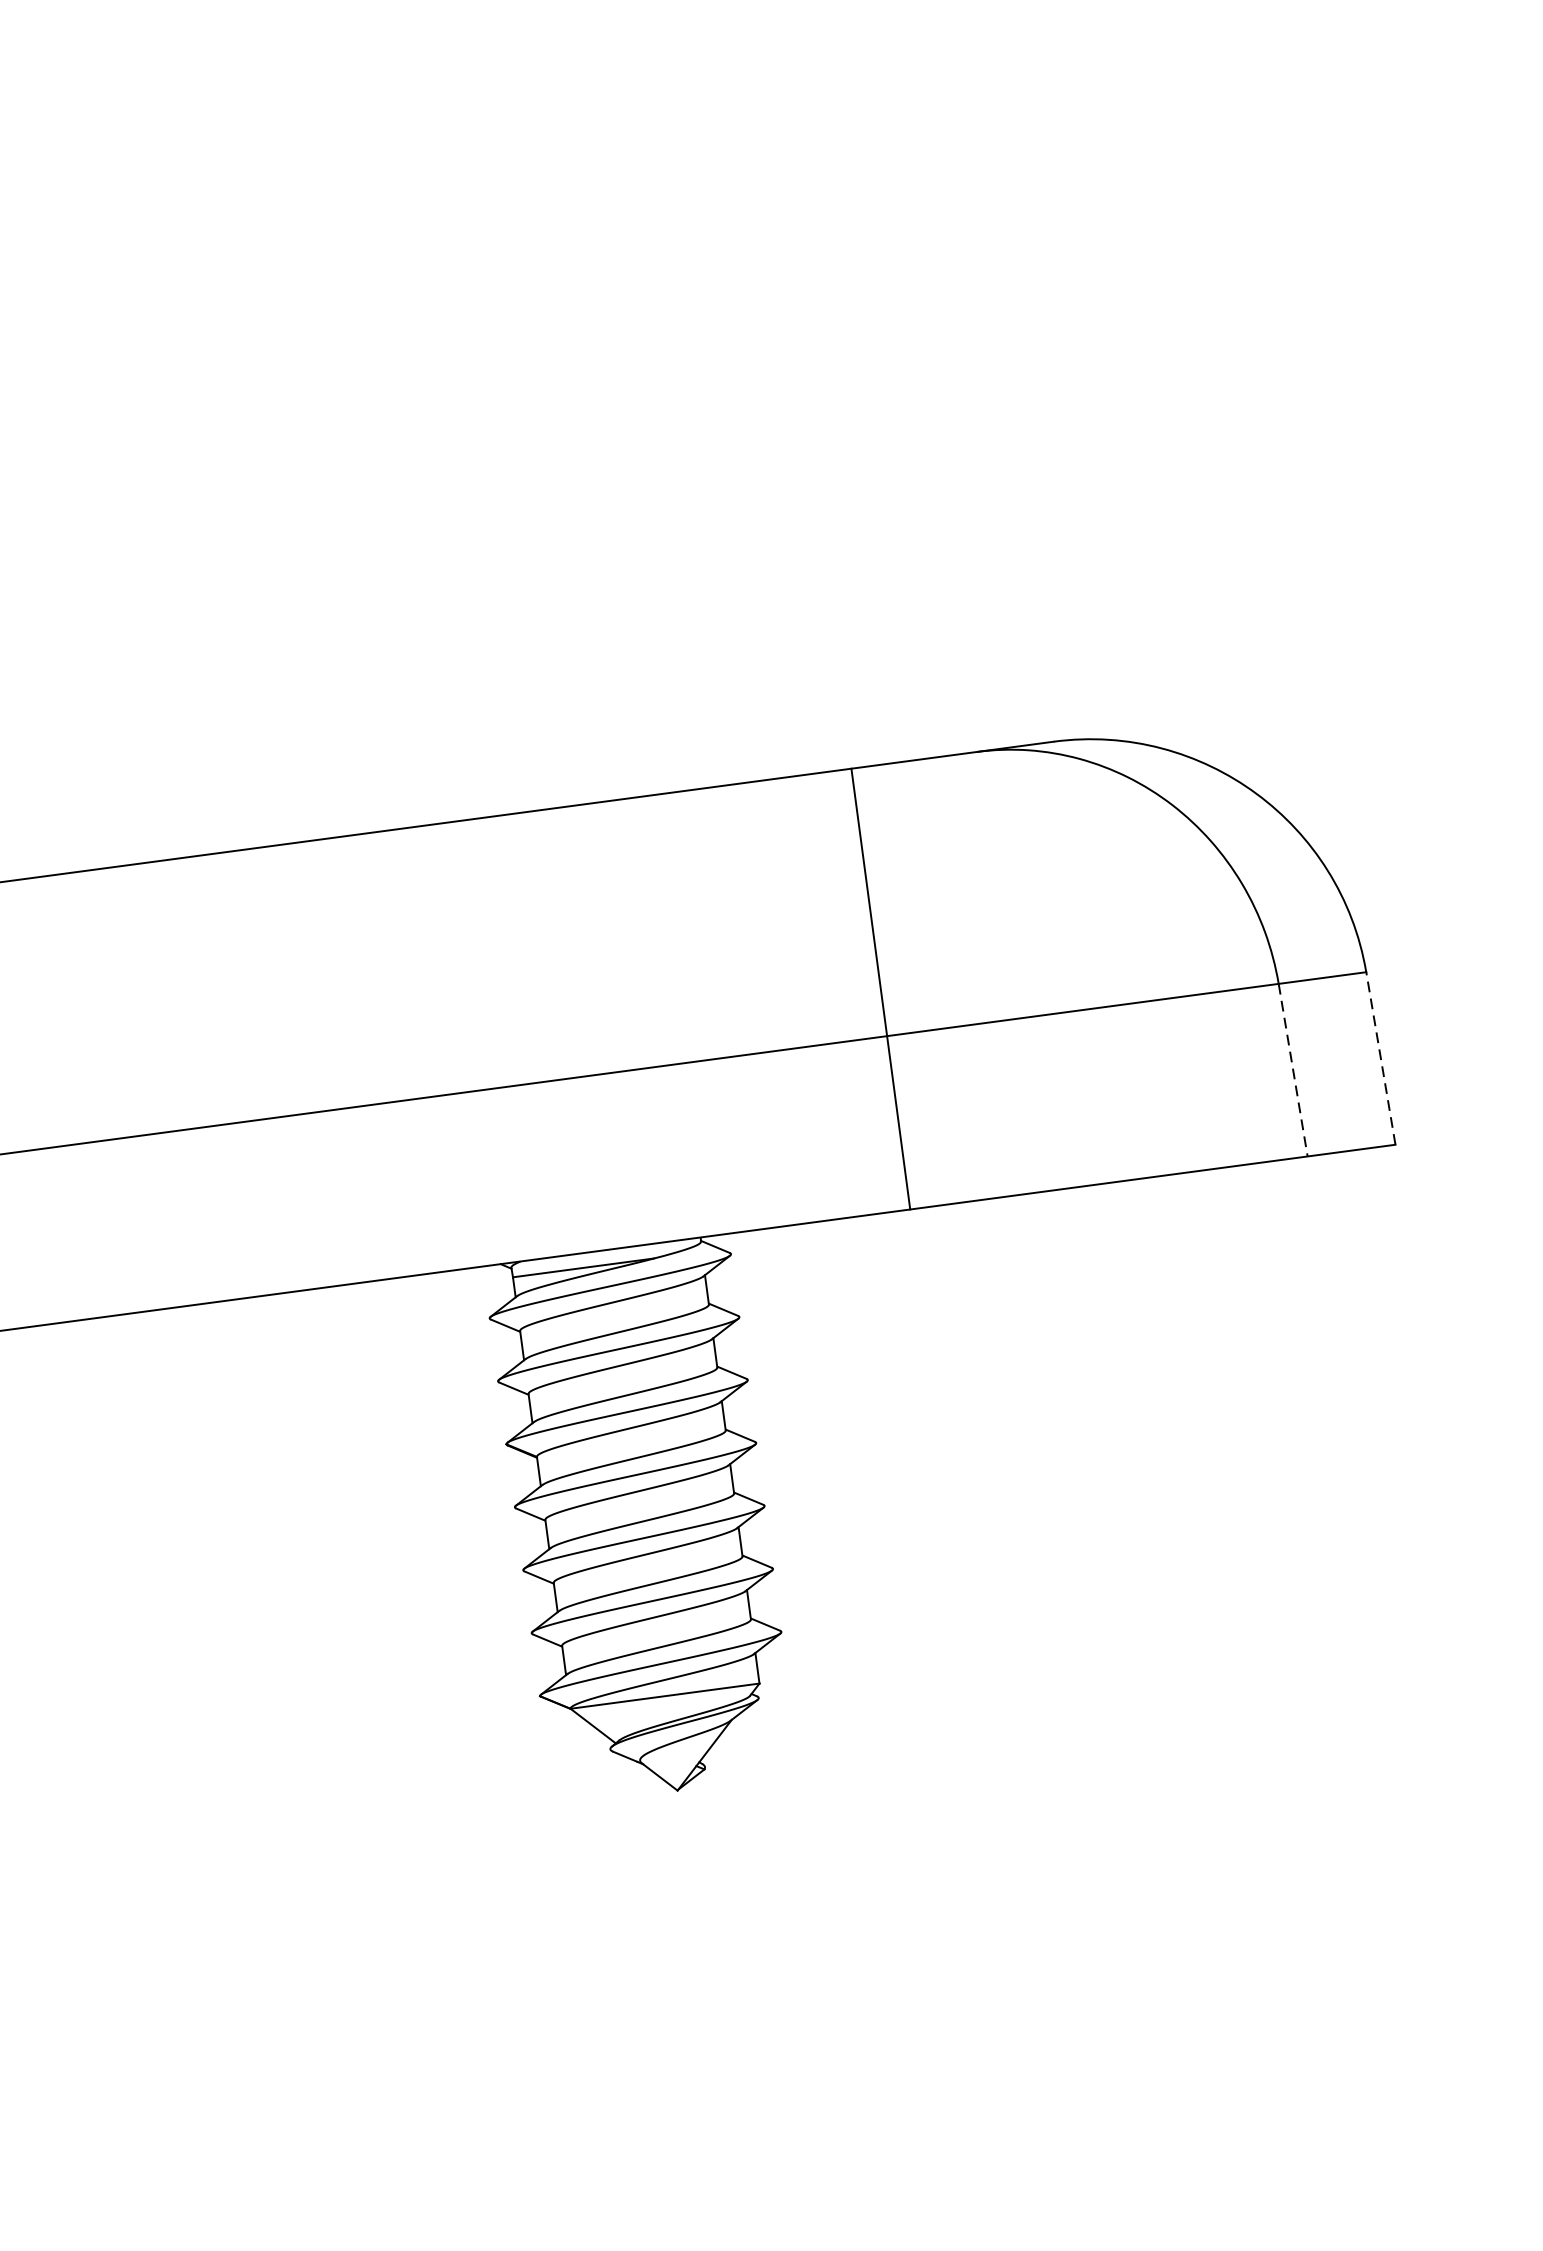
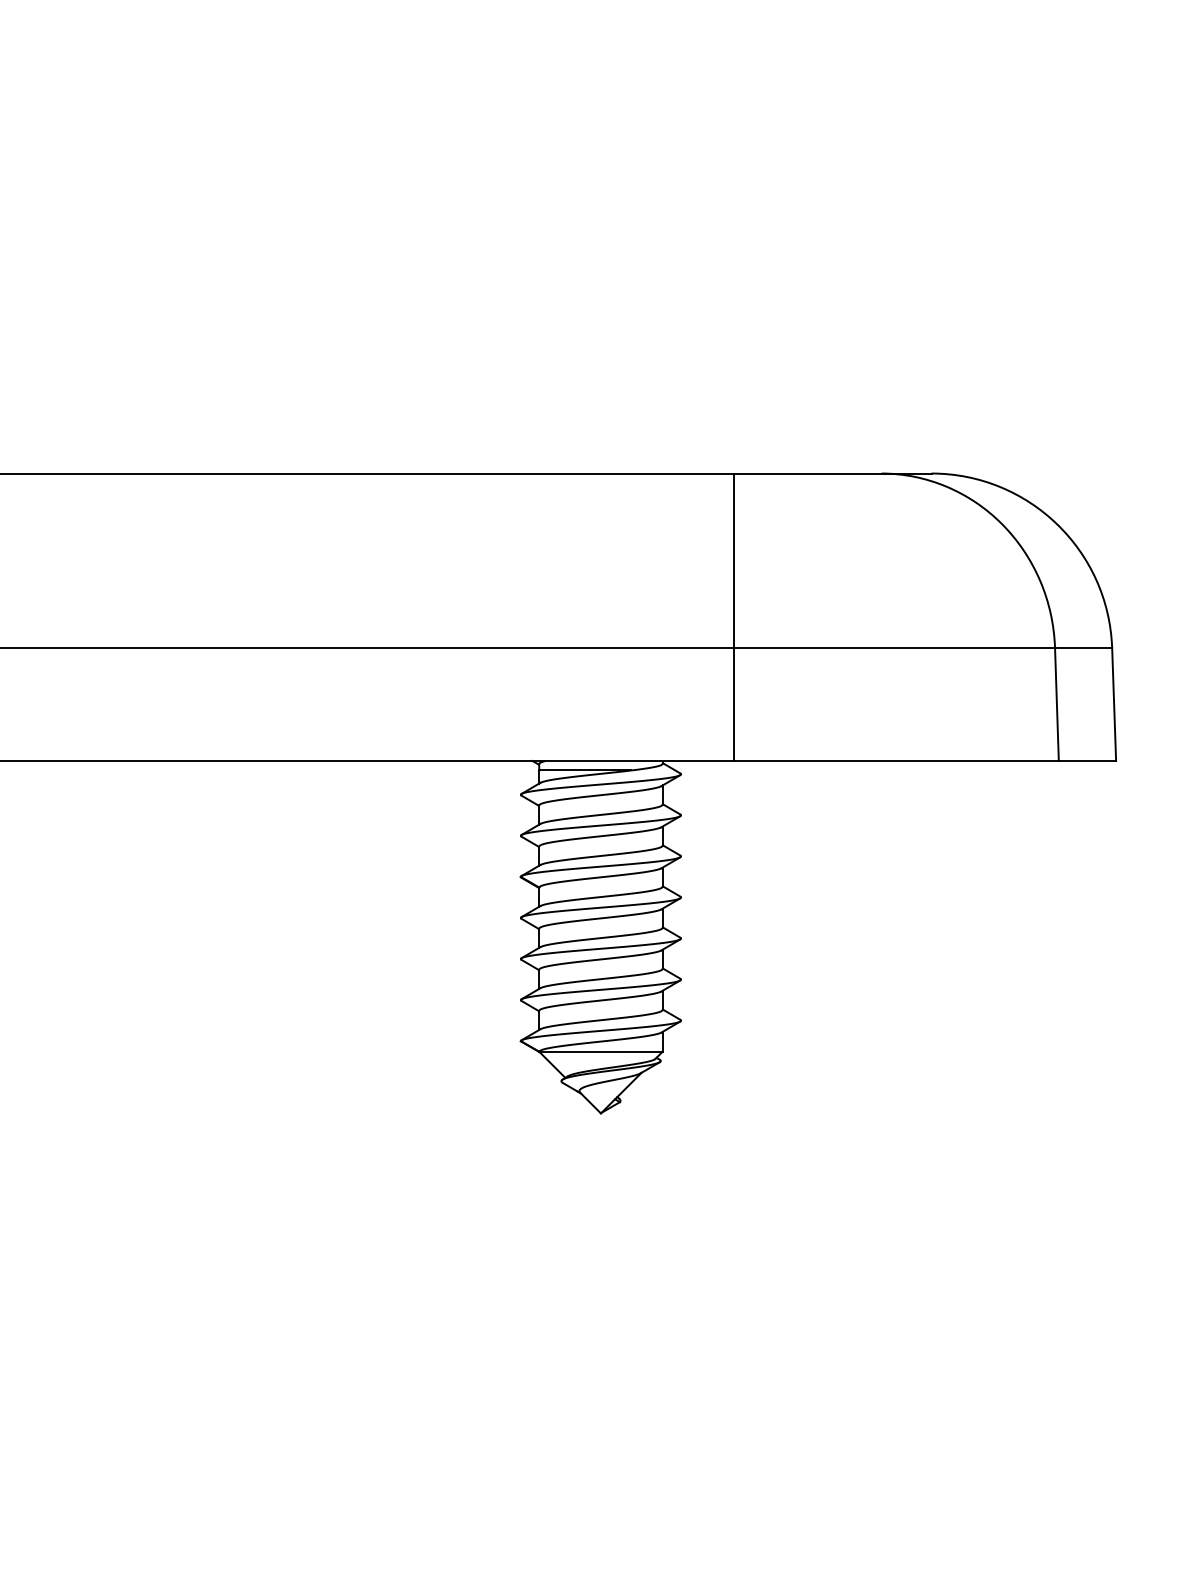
line: (880, 987) -> (733, 616), moved
line: (1381, 1058) -> (1114, 704), dashed -> solid
line: (1292, 1070) -> (1056, 704), dashed -> solid

